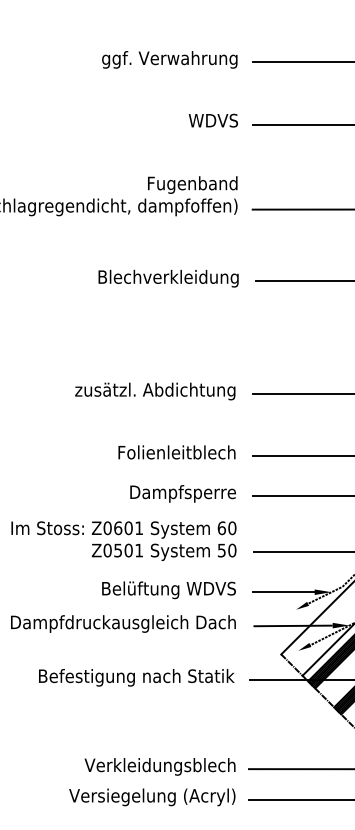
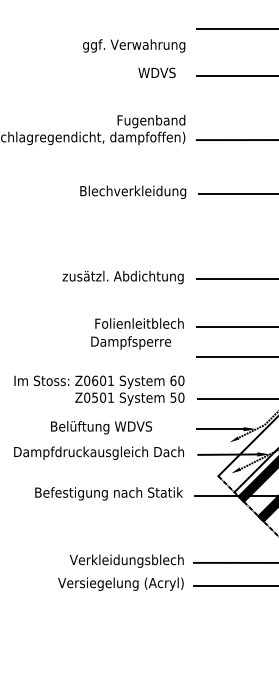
text: (170, 59) -> (134, 45), moved
text: (212, 120) -> (156, 72), moved
text: (183, 493) -> (131, 342), moved
text: (168, 589) -> (101, 427), moved

